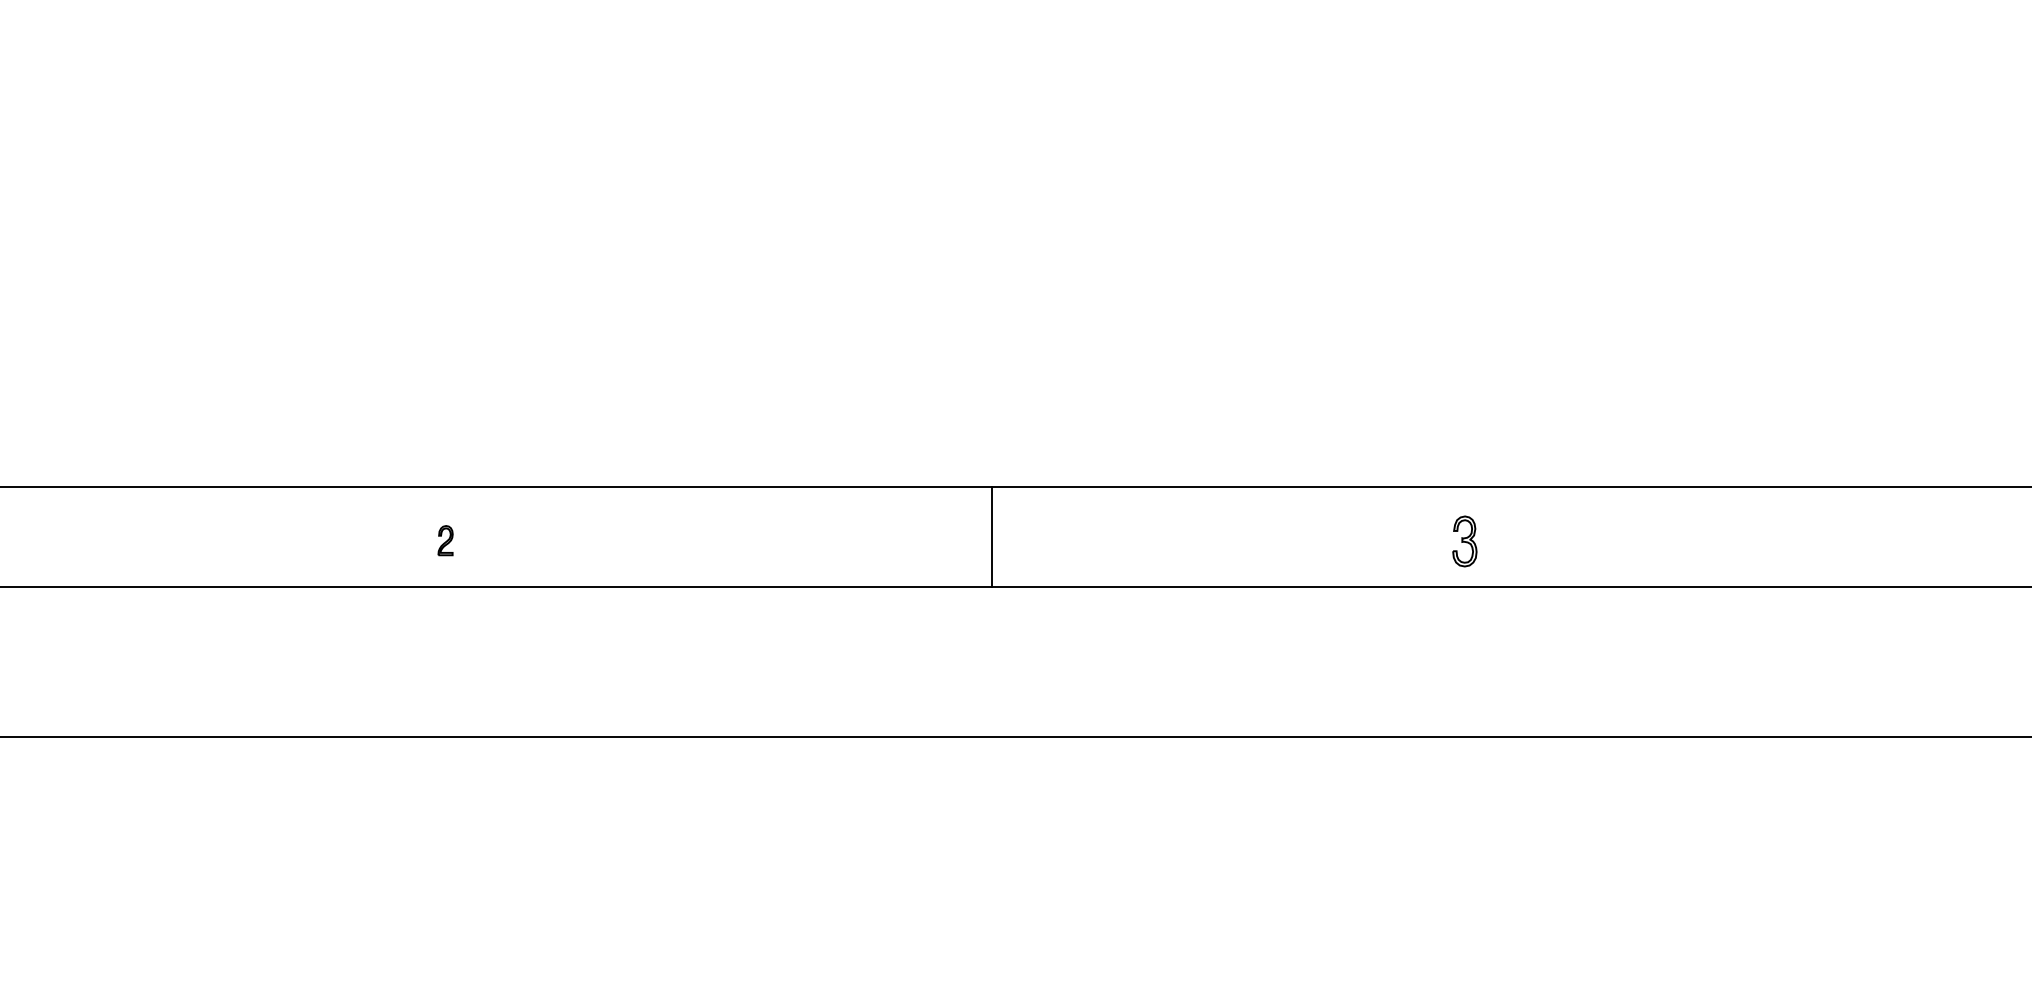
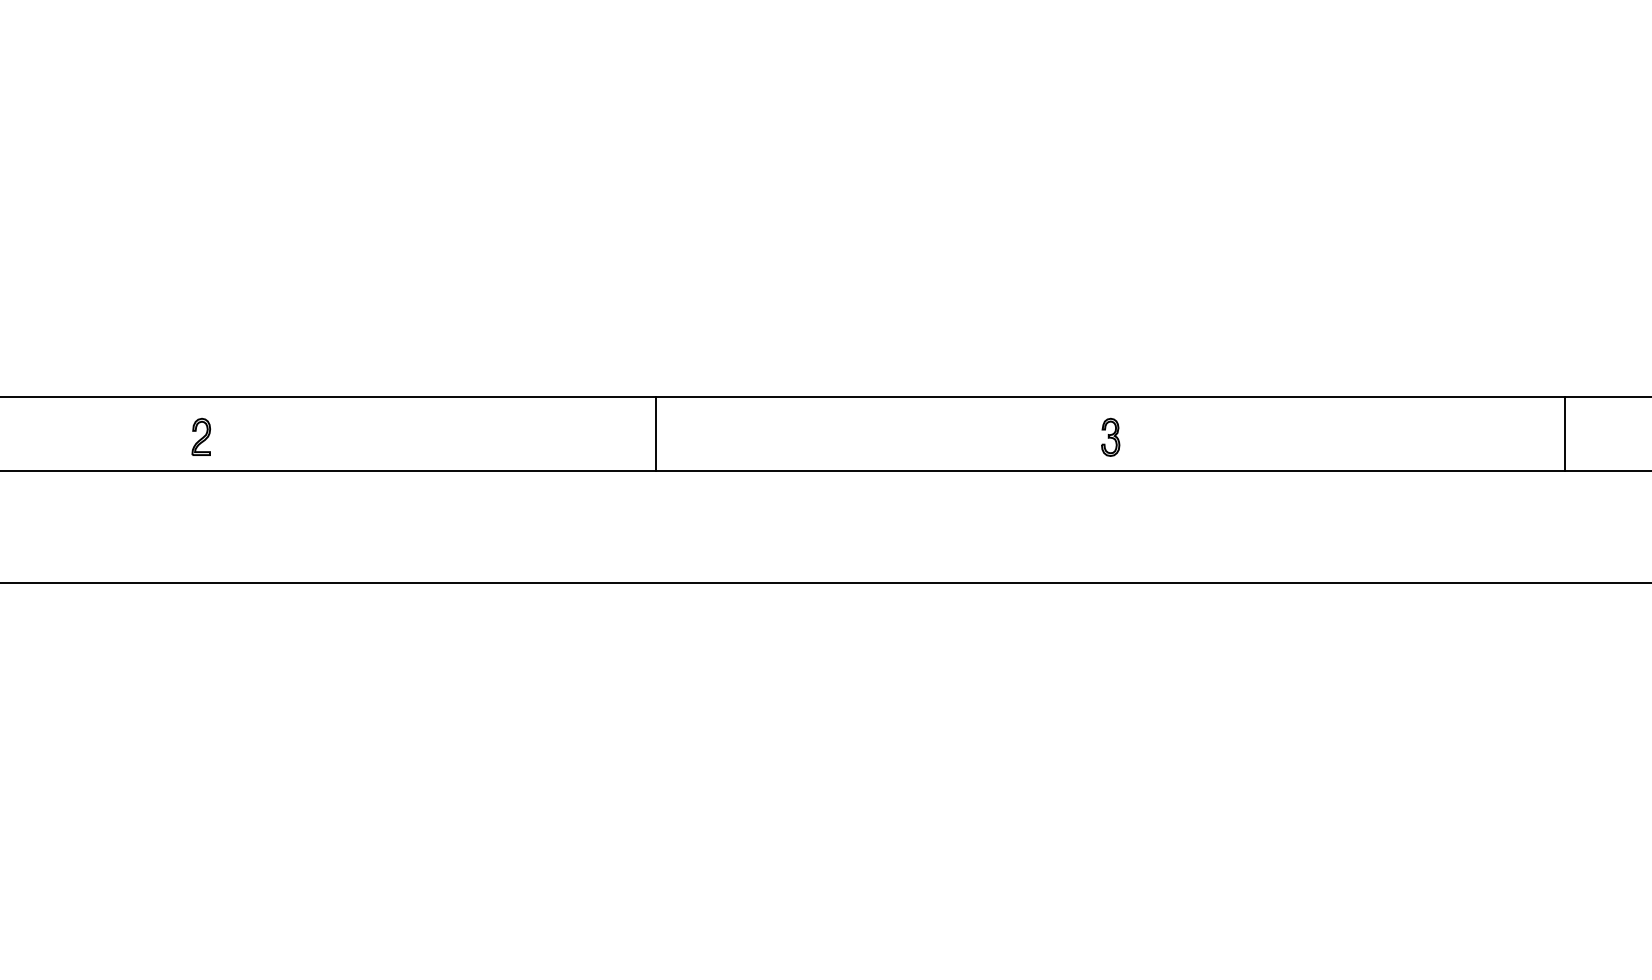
line: (992, 536) -> (655, 433), moved
part: (445, 540) -> (201, 436), size x1.67
part: (1464, 540) -> (1110, 436), moved

